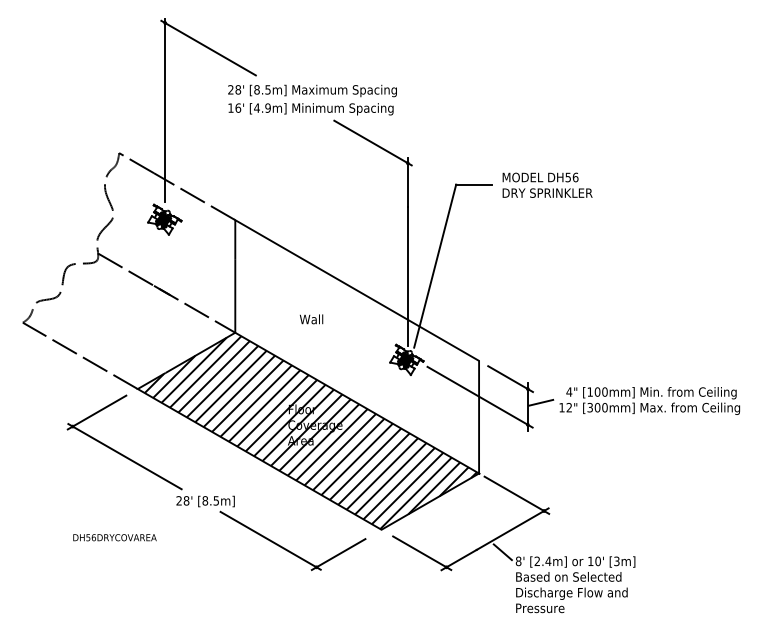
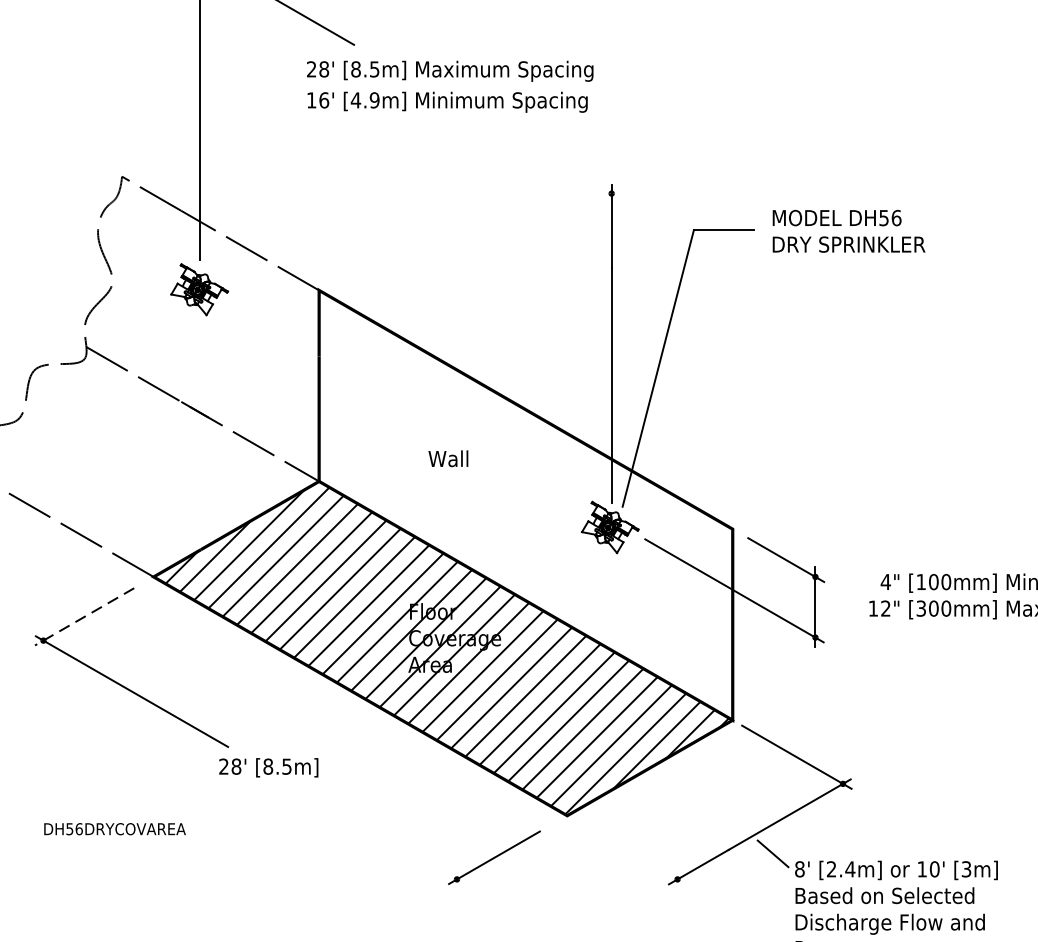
line: (372, 142) -> (551, 158), removed
line: (541, 402) -> (838, 599), removed
line: (97, 412) -> (85, 616), solid -> dashed
line: (270, 540) -> (378, 833), removed
line: (422, 553) -> (636, 855), removed

